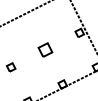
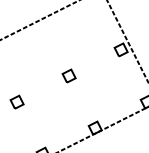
part: (45, 50) -> (69, 76), size x0.62

